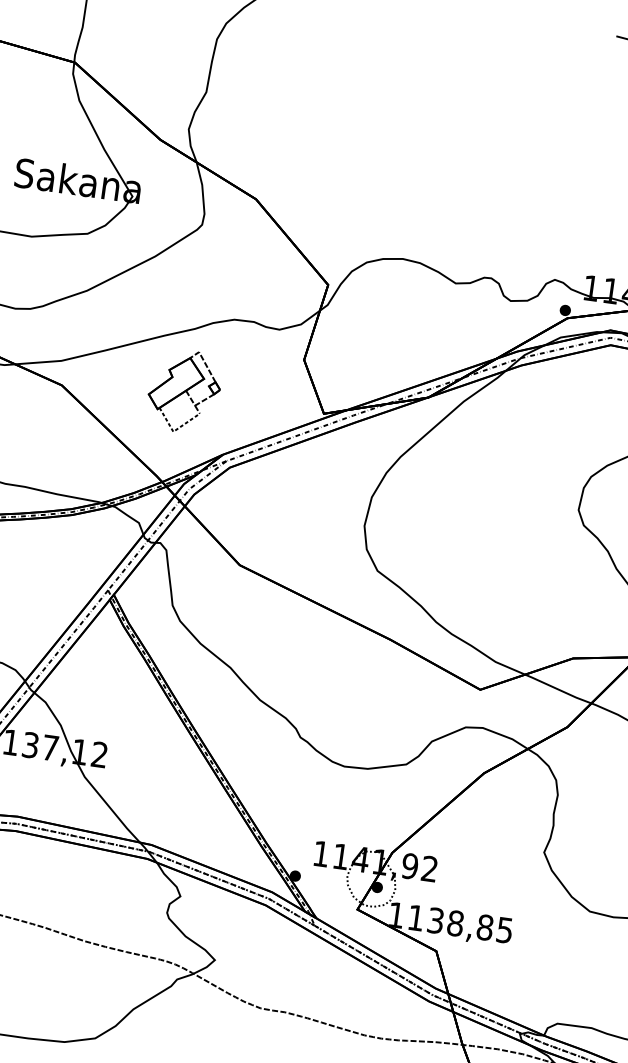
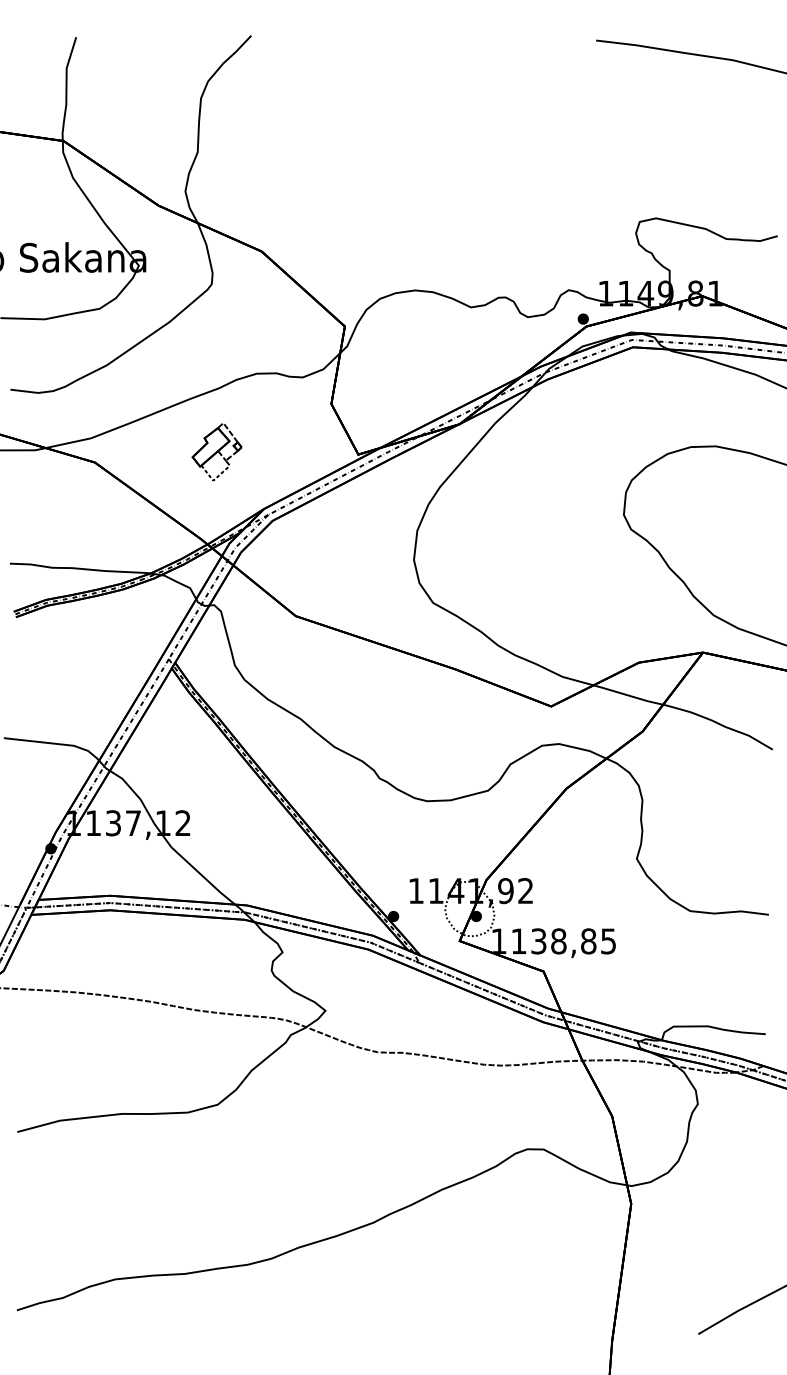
part: (183, 391) -> (216, 451), size x0.7

